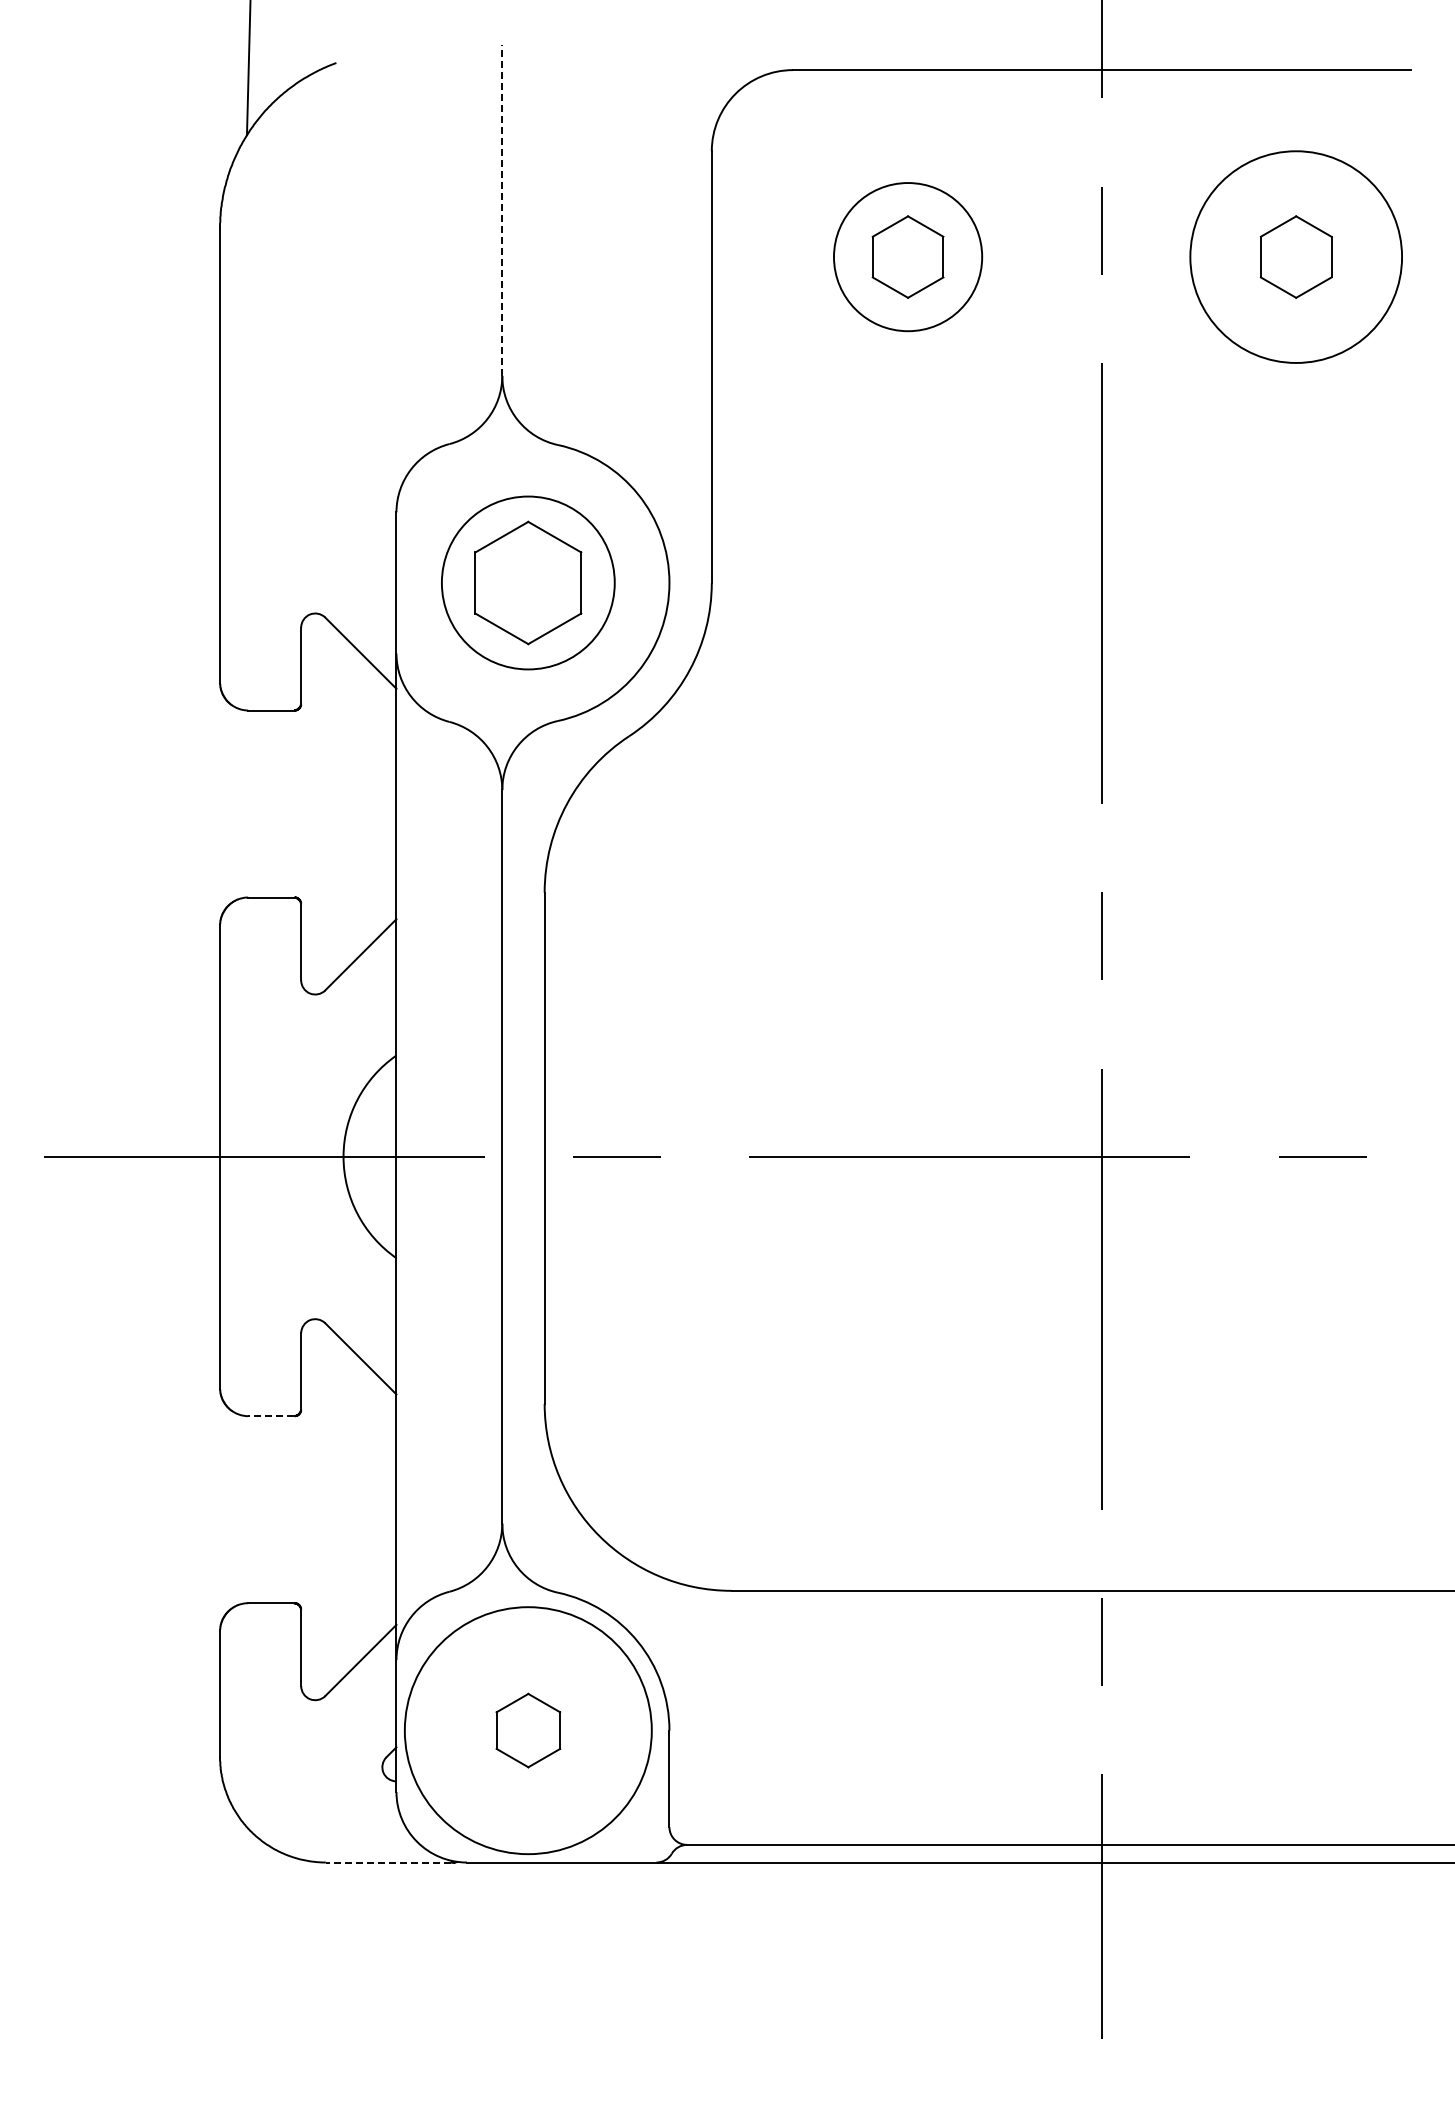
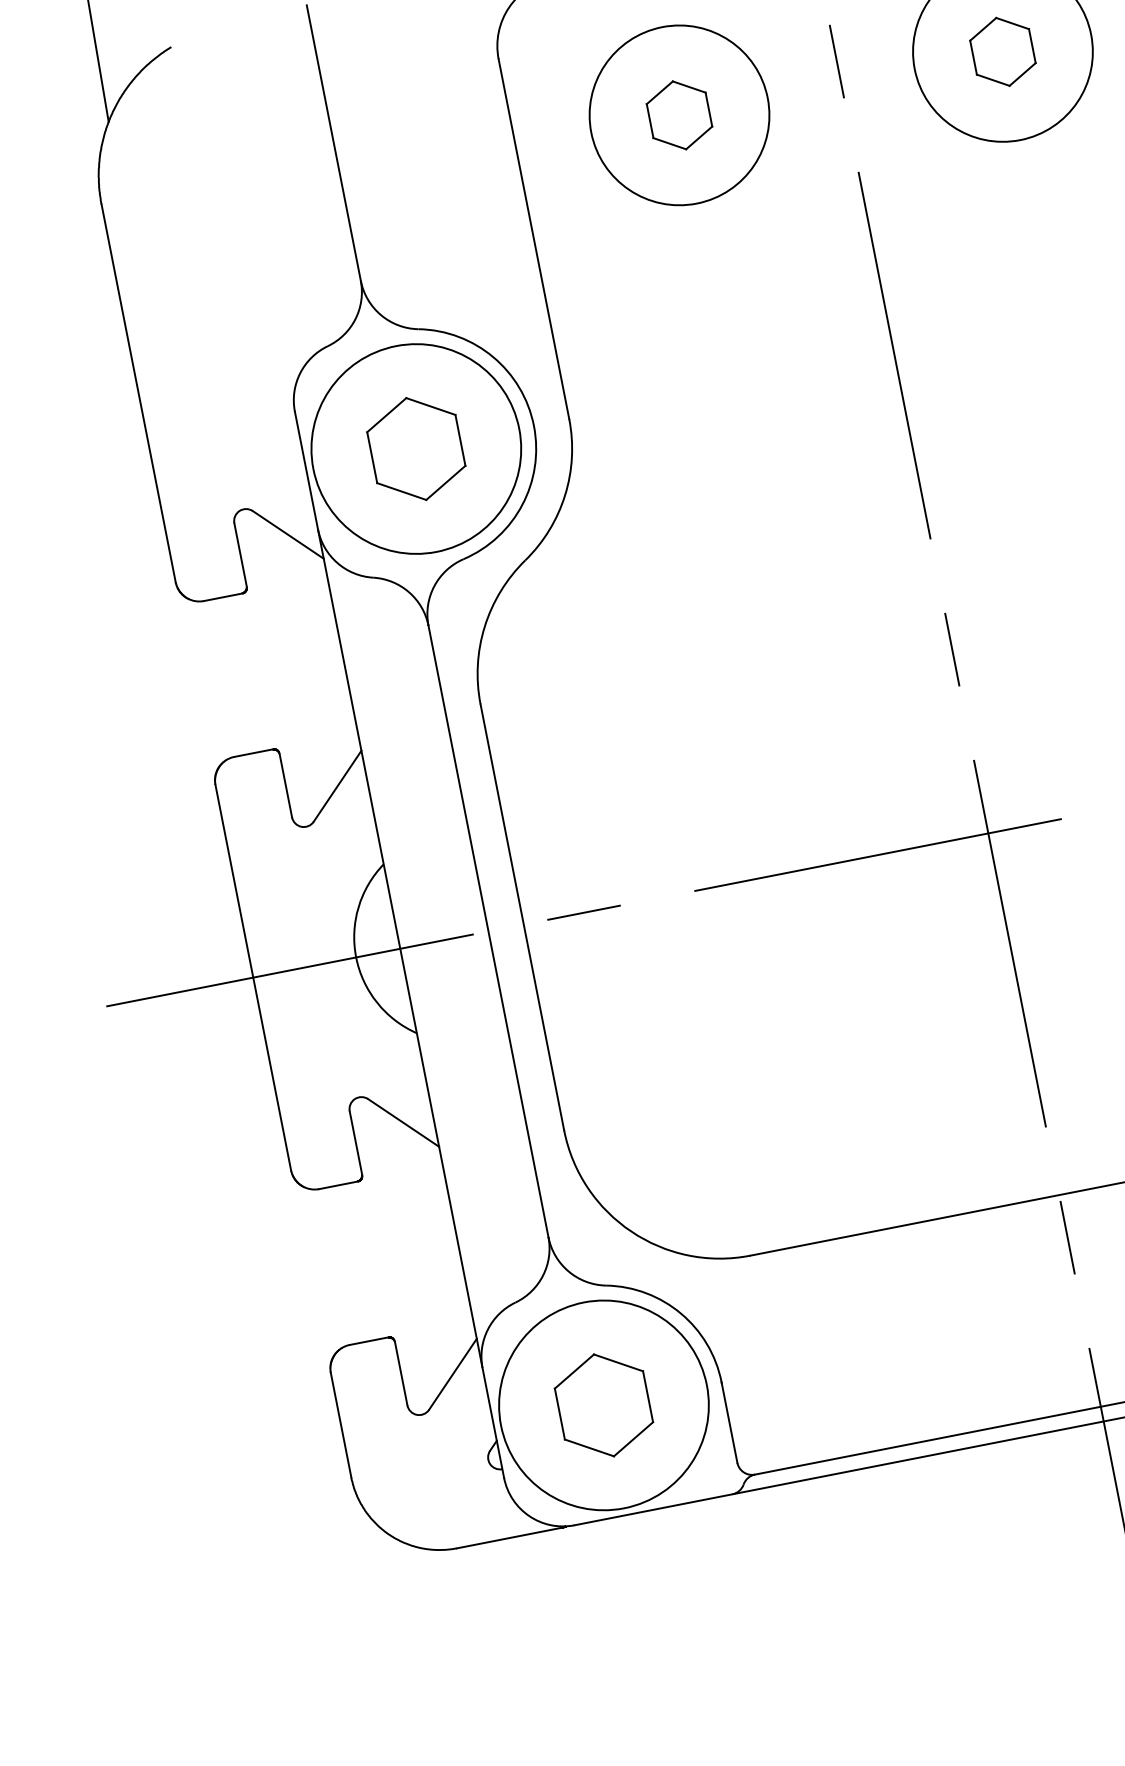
line: (502, 210) -> (333, 142), dashed -> solid
circle: (907, 256) -> (678, 114), size x1.43
circle: (527, 582) -> (415, 448), size x1.43
line: (271, 1416) -> (338, 1185), dashed -> solid
part: (528, 1730) -> (604, 1405), size x1.67
line: (388, 1862) -> (509, 1538), dashed -> solid

